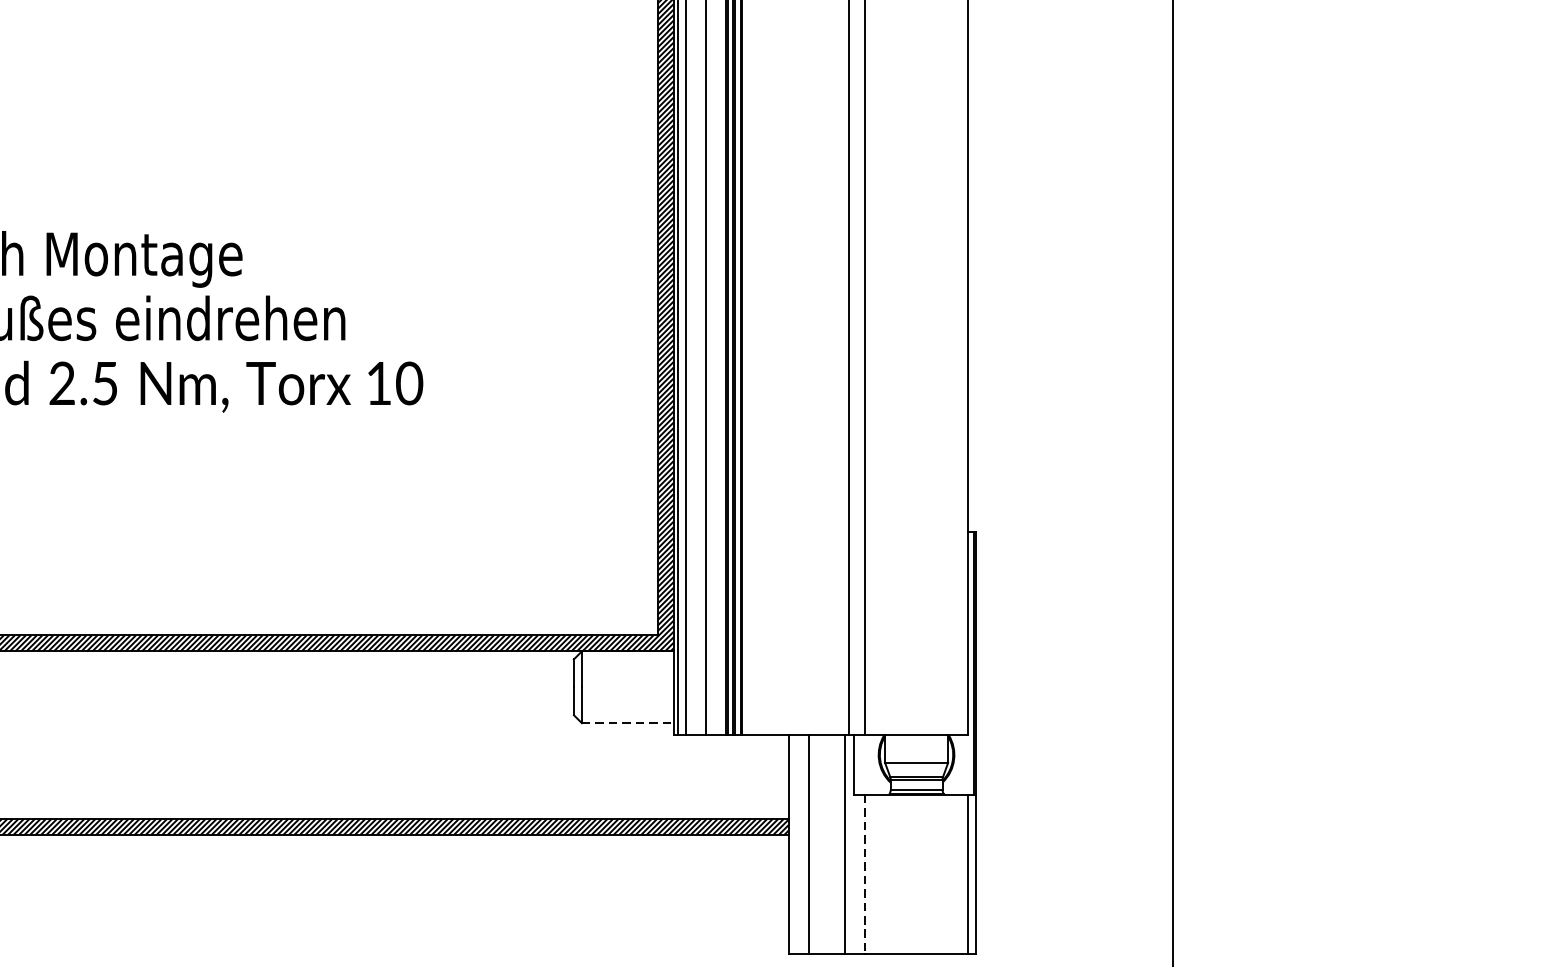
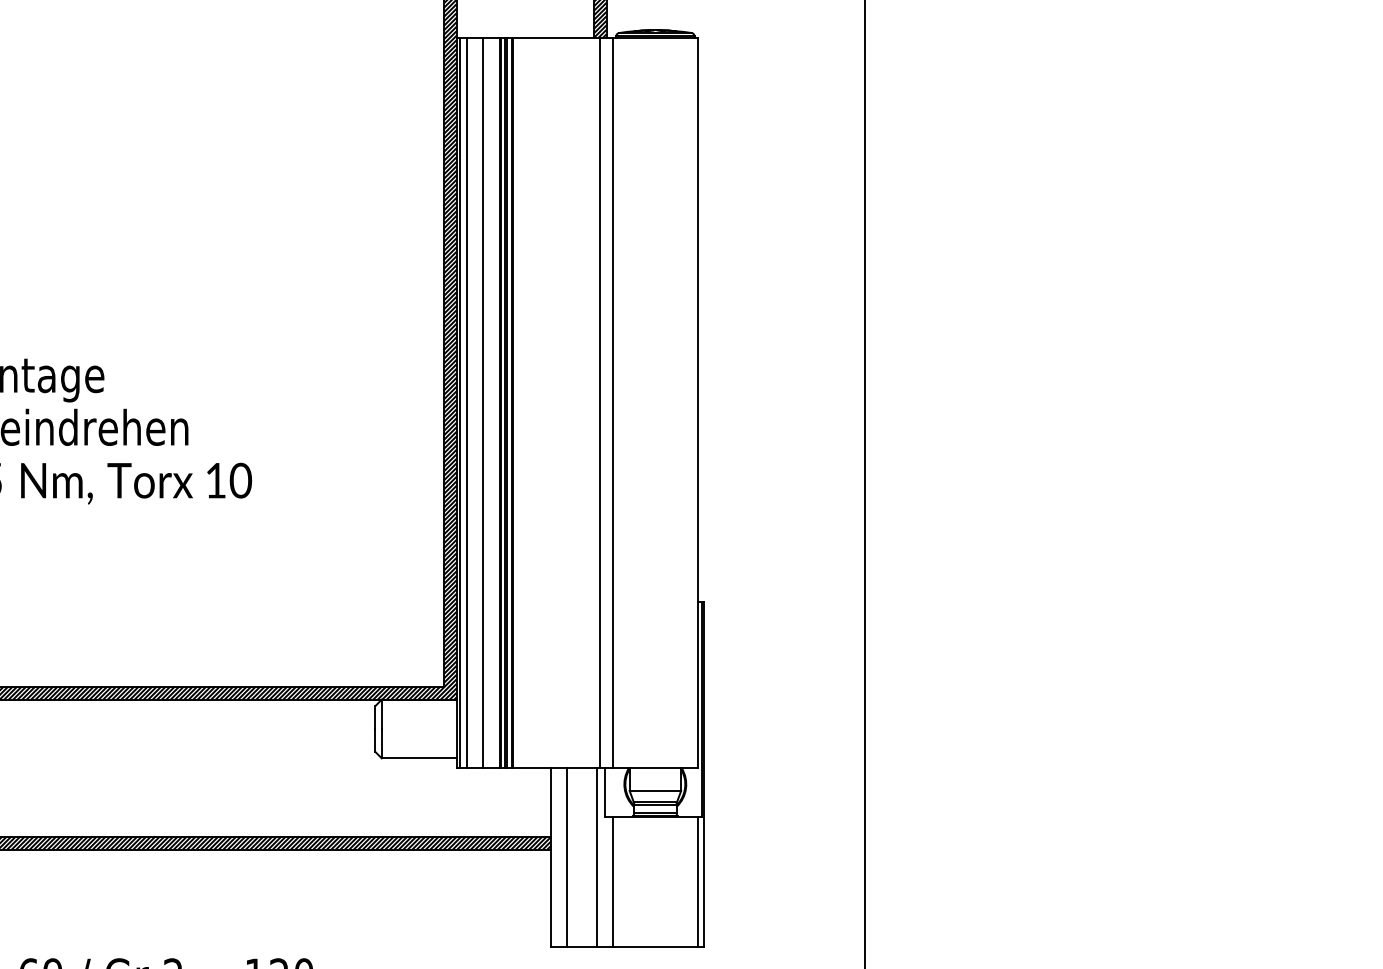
line: (628, 723) -> (419, 758), dashed -> solid
line: (865, 875) -> (613, 882), dashed -> solid

